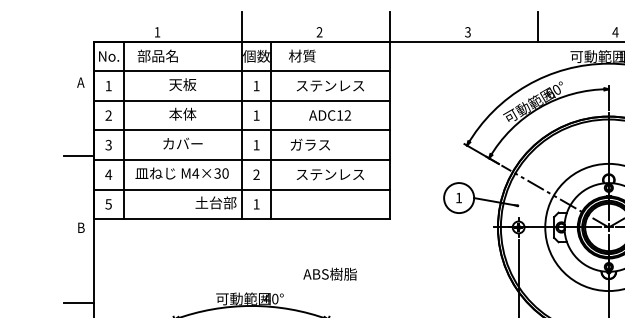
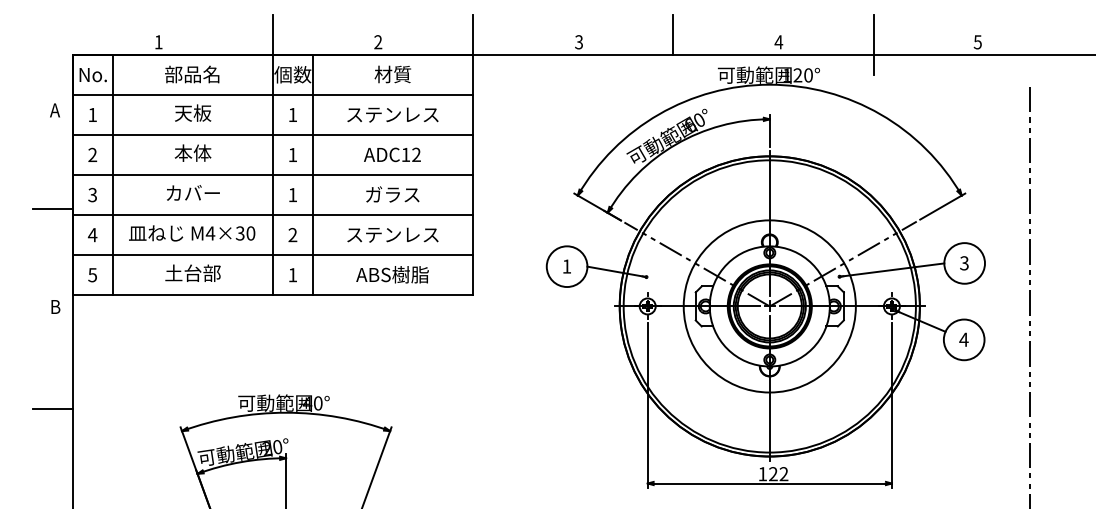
text: (158, 56) -> (192, 74), moved
text: (302, 56) -> (392, 74), moved
text: (310, 144) -> (392, 194), moved
text: (215, 202) -> (192, 272), moved
text: (330, 274) -> (392, 274), moved

